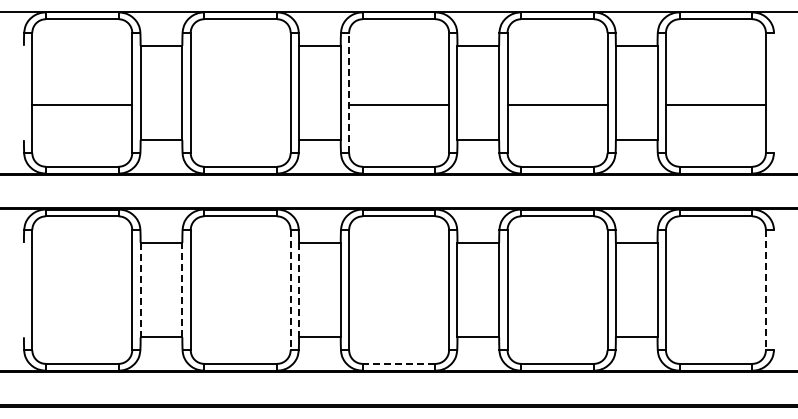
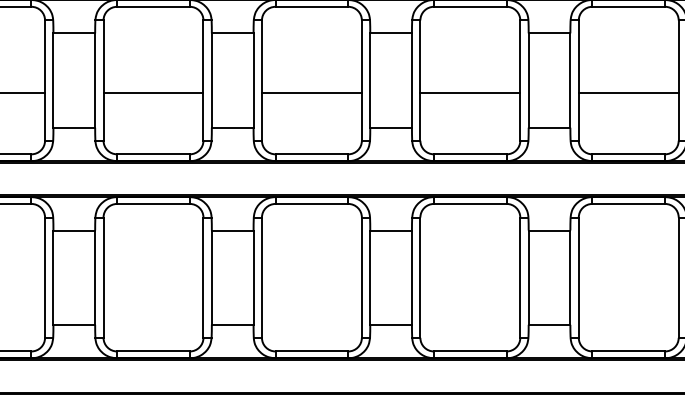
line: (349, 92) -> (262, 80), dashed -> solid
line: (240, 105) -> (153, 93), added
line: (182, 289) -> (95, 277), dashed -> solid
line: (140, 290) -> (53, 278), dashed -> solid
line: (290, 290) -> (203, 278), dashed -> solid
line: (299, 290) -> (212, 278), dashed -> solid
line: (765, 290) -> (678, 278), dashed -> solid
line: (398, 363) -> (311, 351), dashed -> solid

